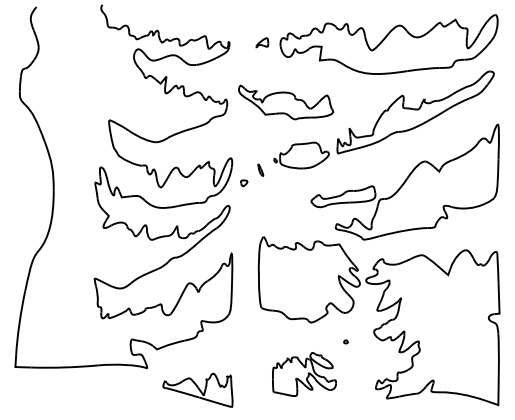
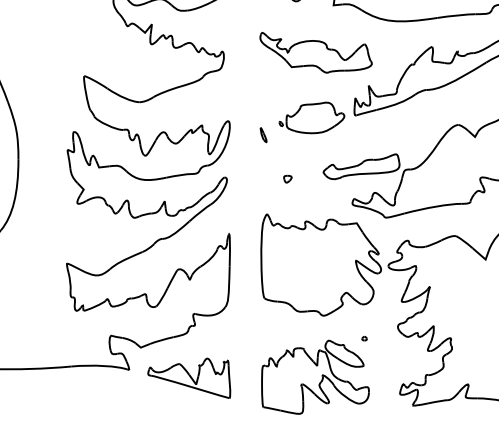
part: (285, 102) -> (315, 52), moved
part: (244, 183) -> (288, 179), moved
part: (304, 374) -> (315, 377), size x1.43
part: (197, 389) -> (188, 377), moved

